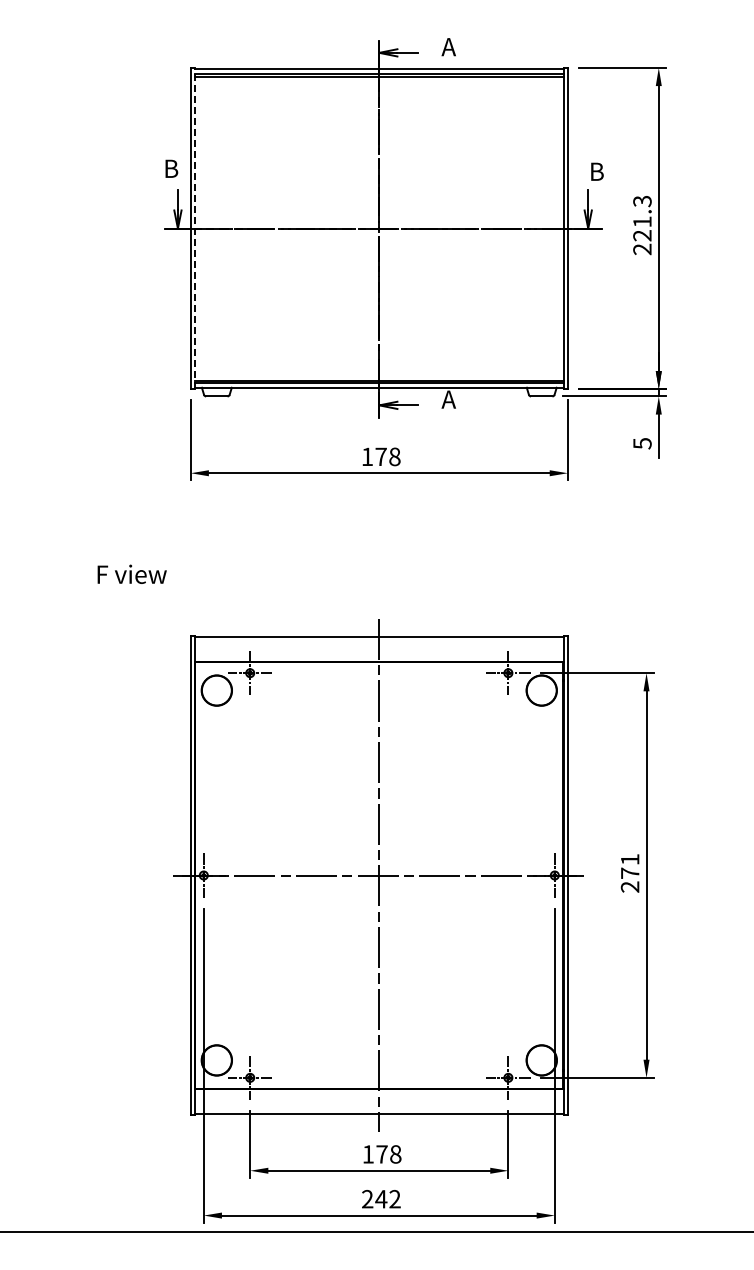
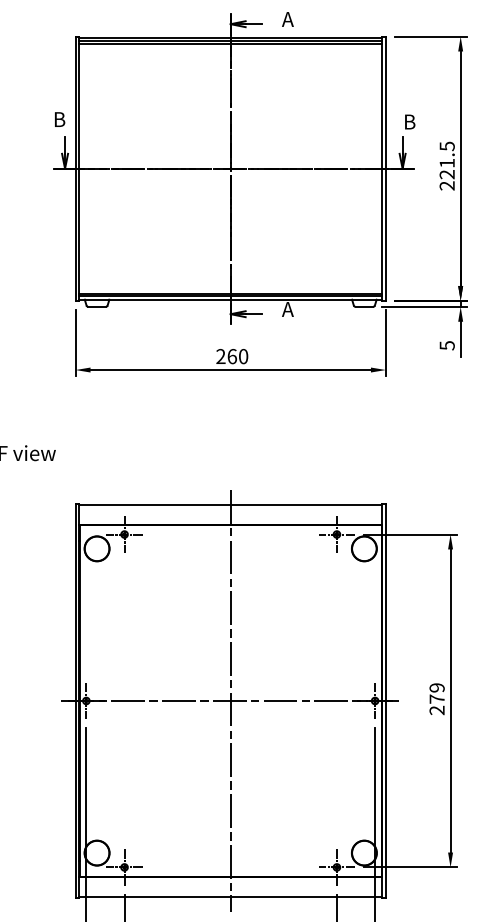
text: (642, 200) -> (447, 145), 221.3 -> 221.5
line: (195, 228) -> (79, 168), dashed -> solid
text: (380, 456) -> (231, 356), 178 -> 260
text: (629, 859) -> (436, 687), 271 -> 279

